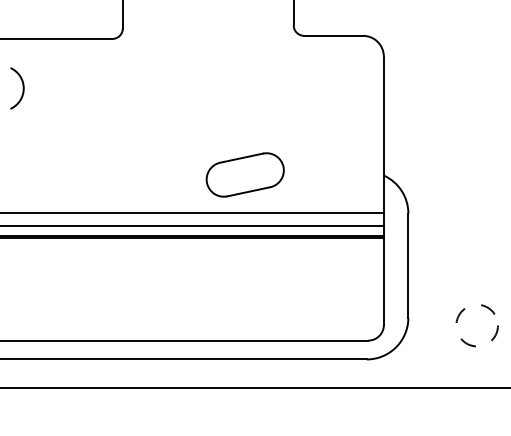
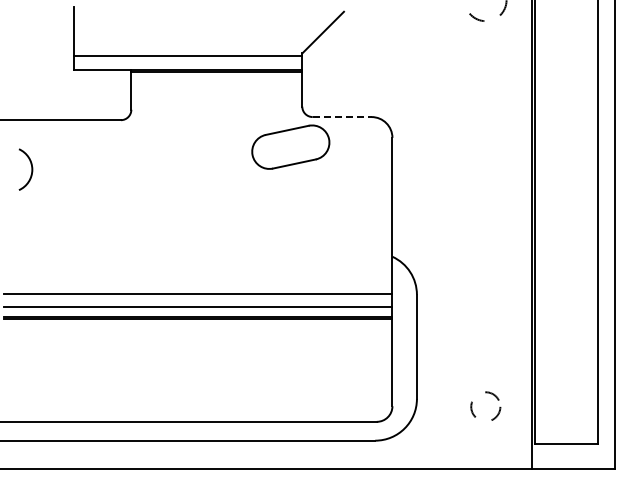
line: (333, 36) -> (342, 117), solid -> dashed
part: (244, 174) -> (290, 146), moved
circle: (476, 325) -> (485, 406), size x0.7

